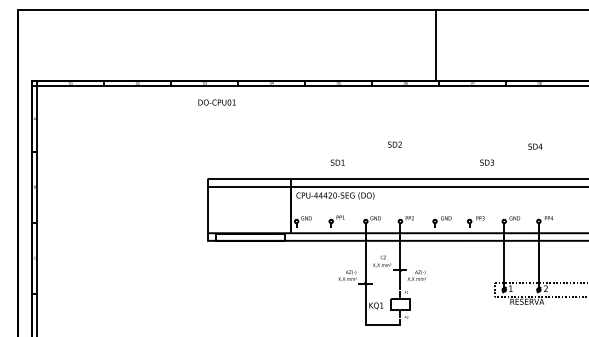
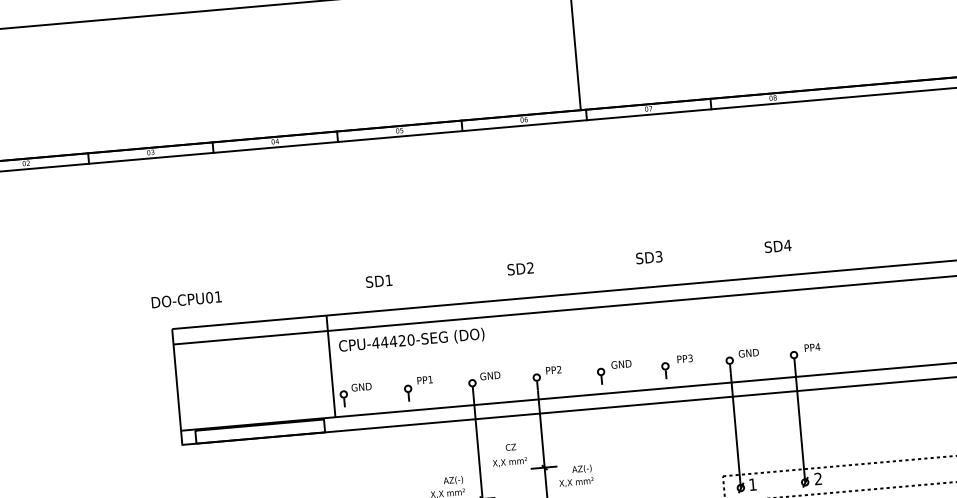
text: (216, 102) -> (185, 299), moved
text: (394, 144) -> (519, 268), moved
text: (535, 146) -> (778, 246), moved
text: (337, 162) -> (378, 280), moved
text: (486, 162) -> (648, 257), moved

